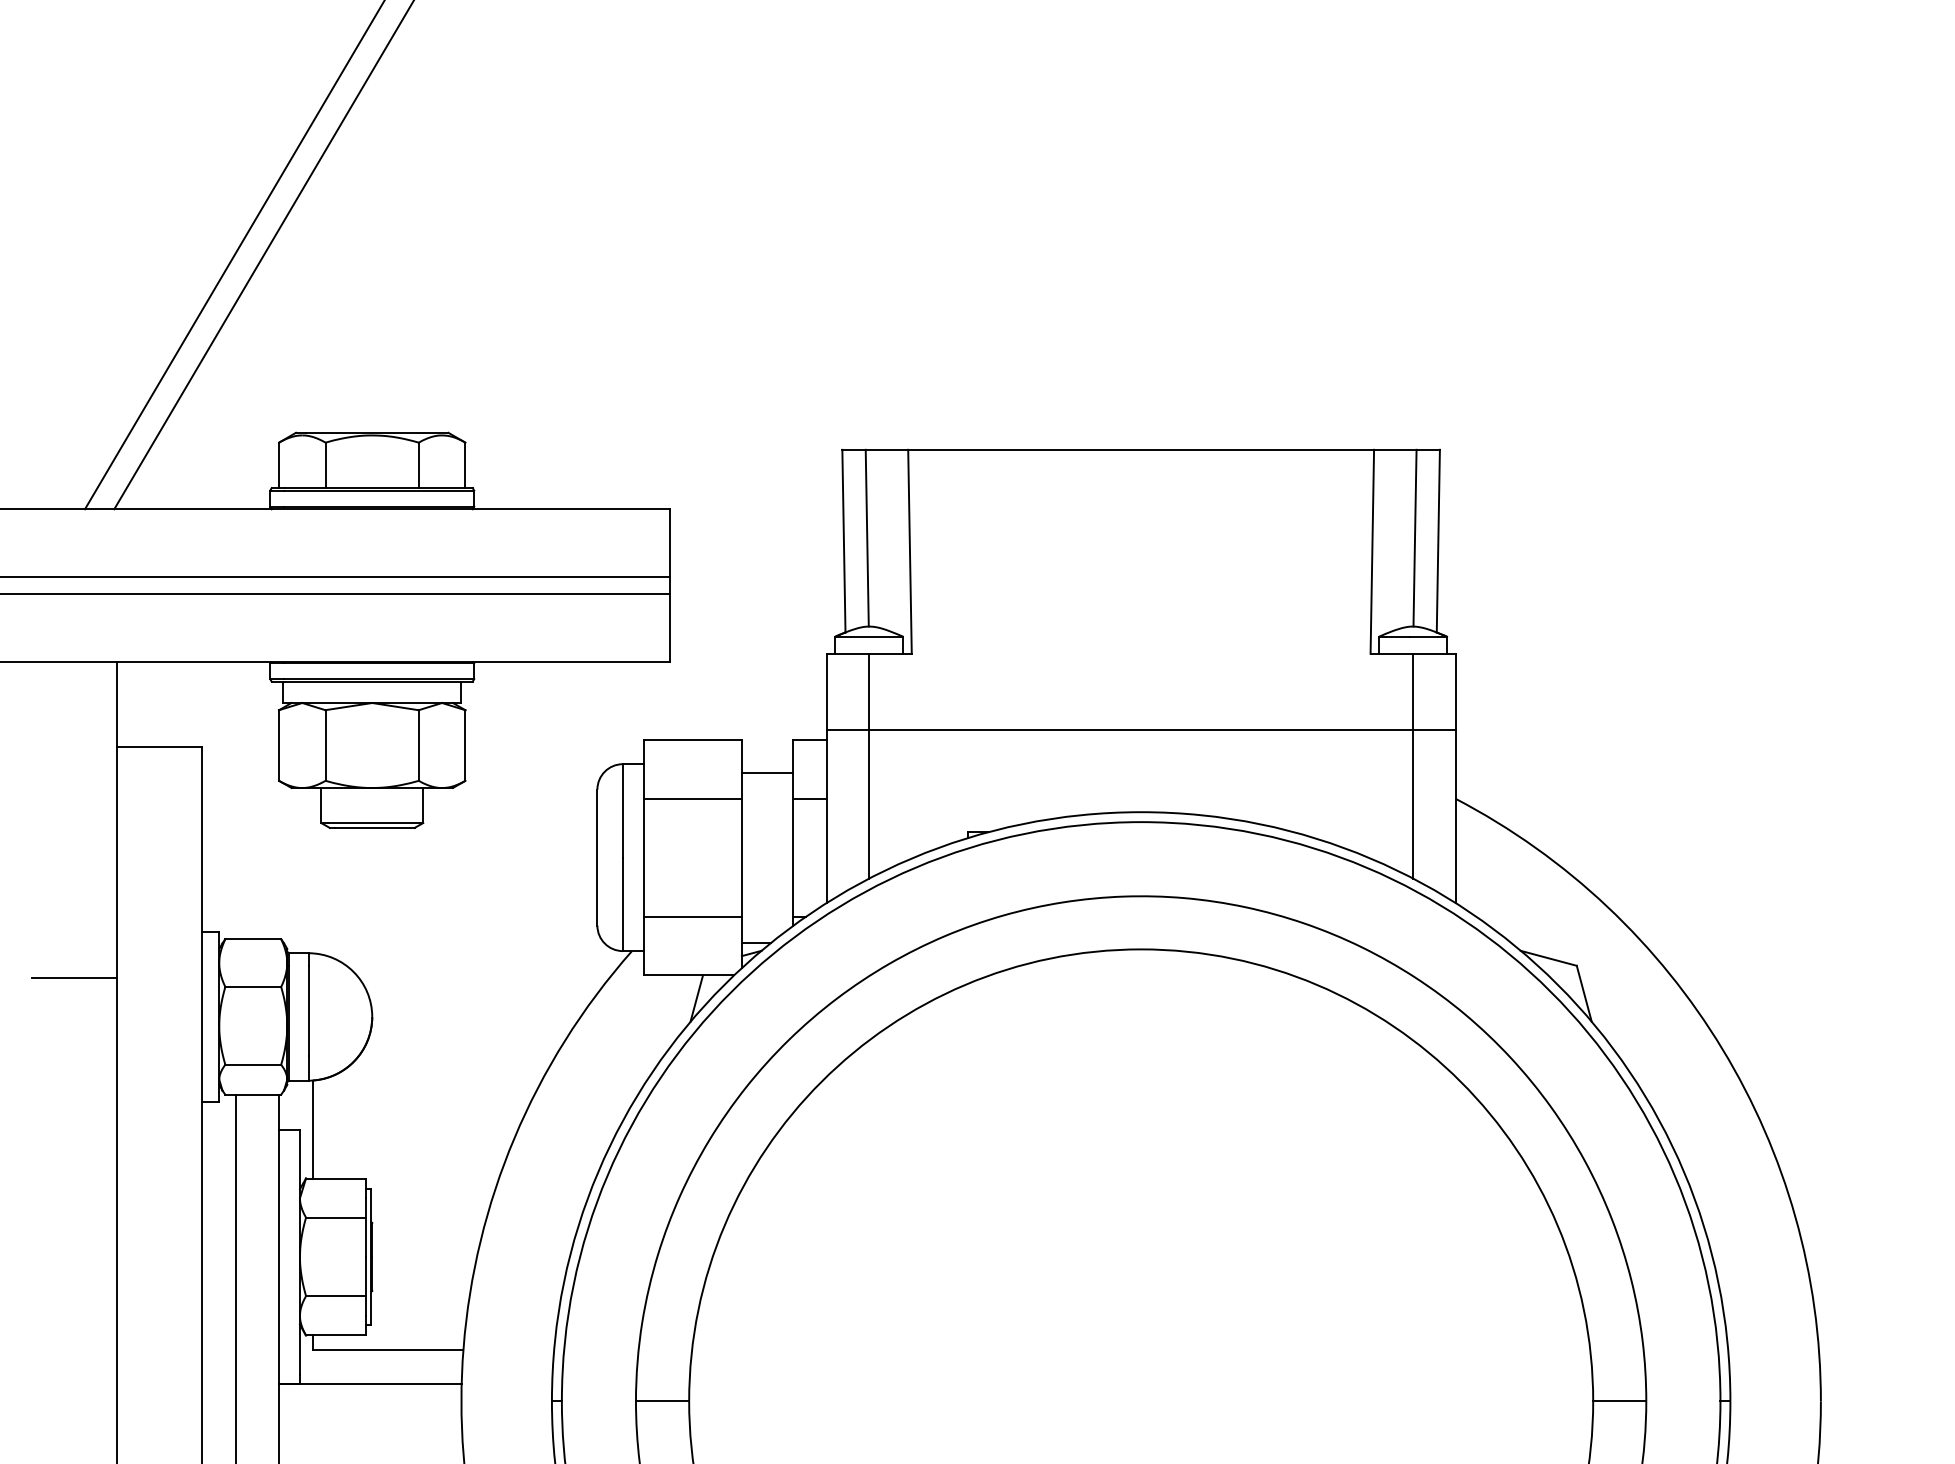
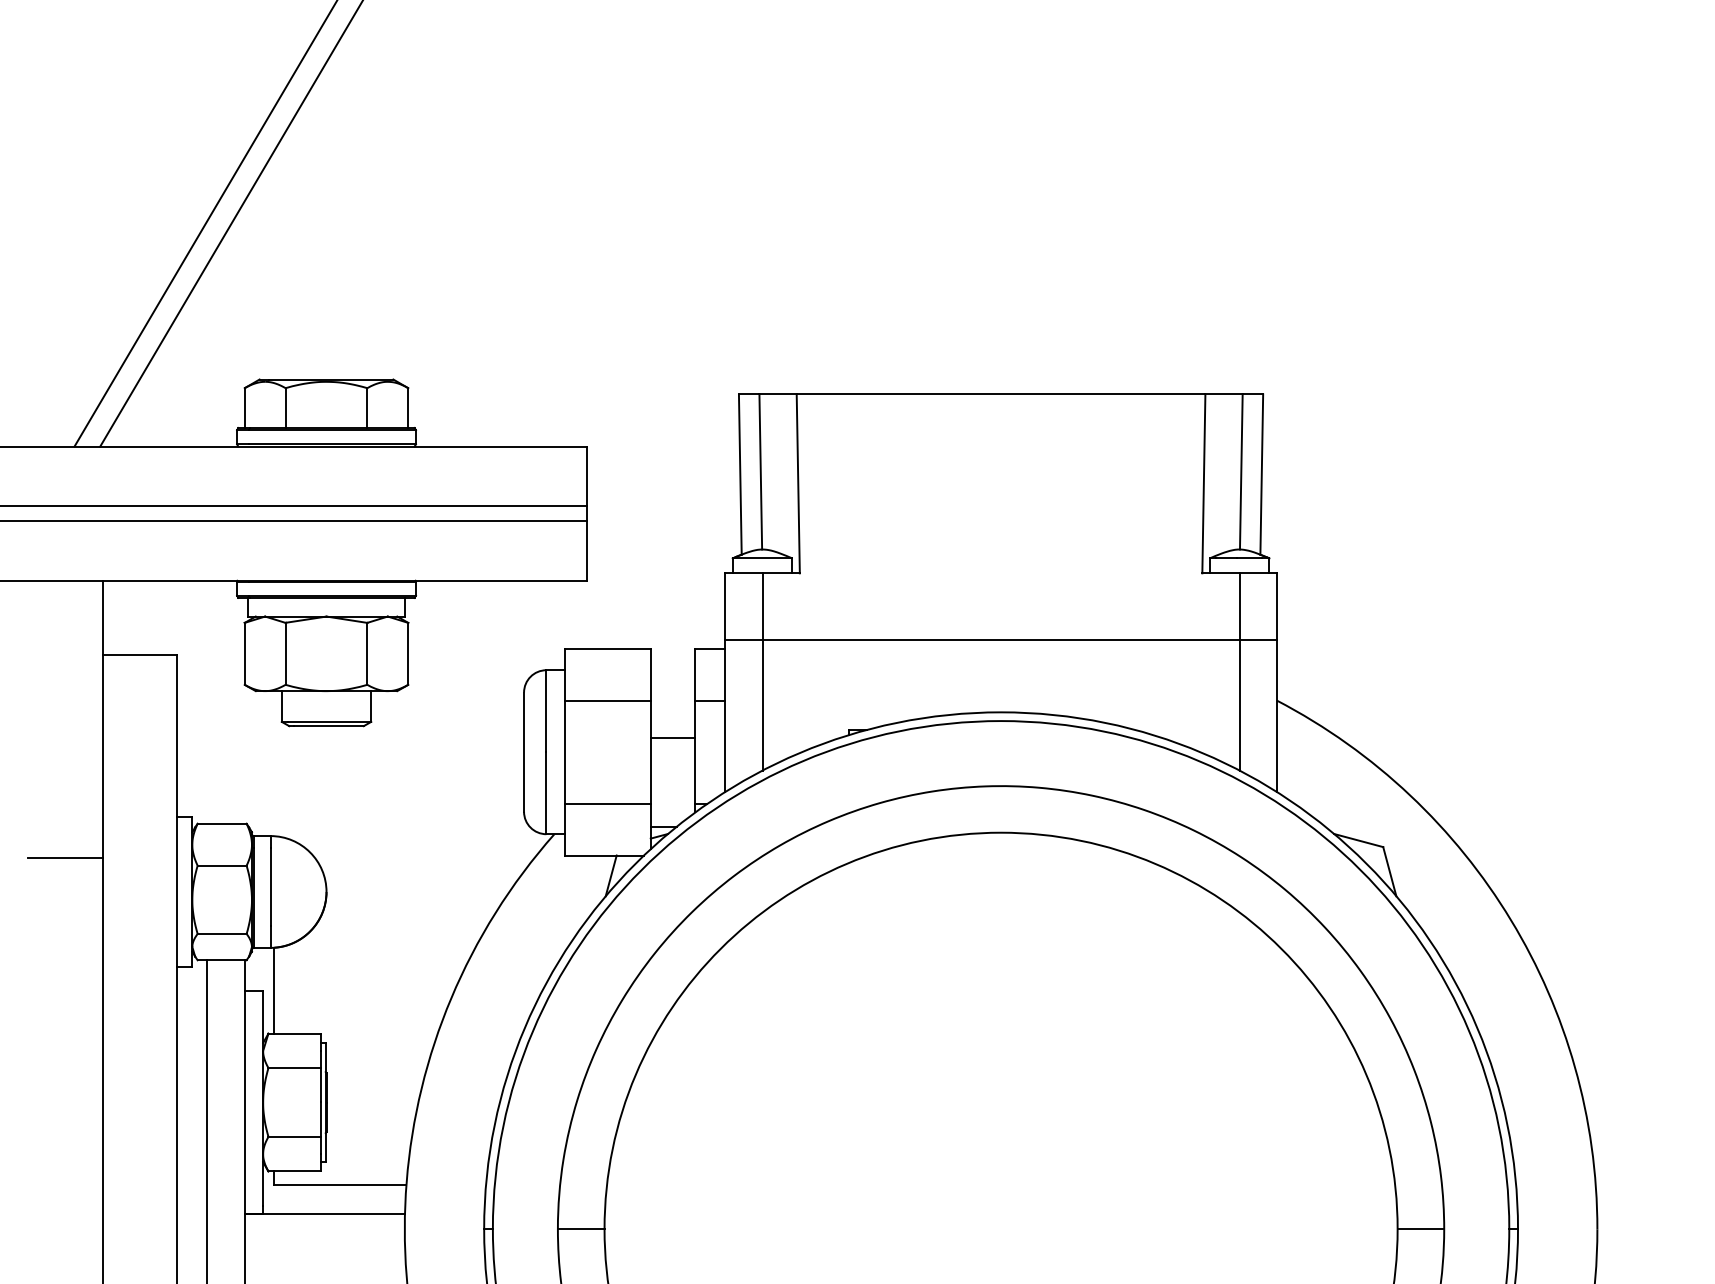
line: (766, 772) -> (672, 737), moved

